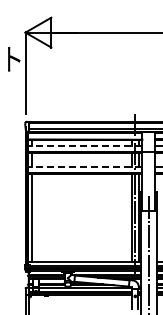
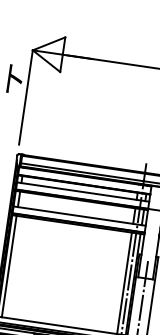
line: (85, 146) -> (83, 192), dashed -> solid
line: (85, 166) -> (79, 215), dashed -> solid

